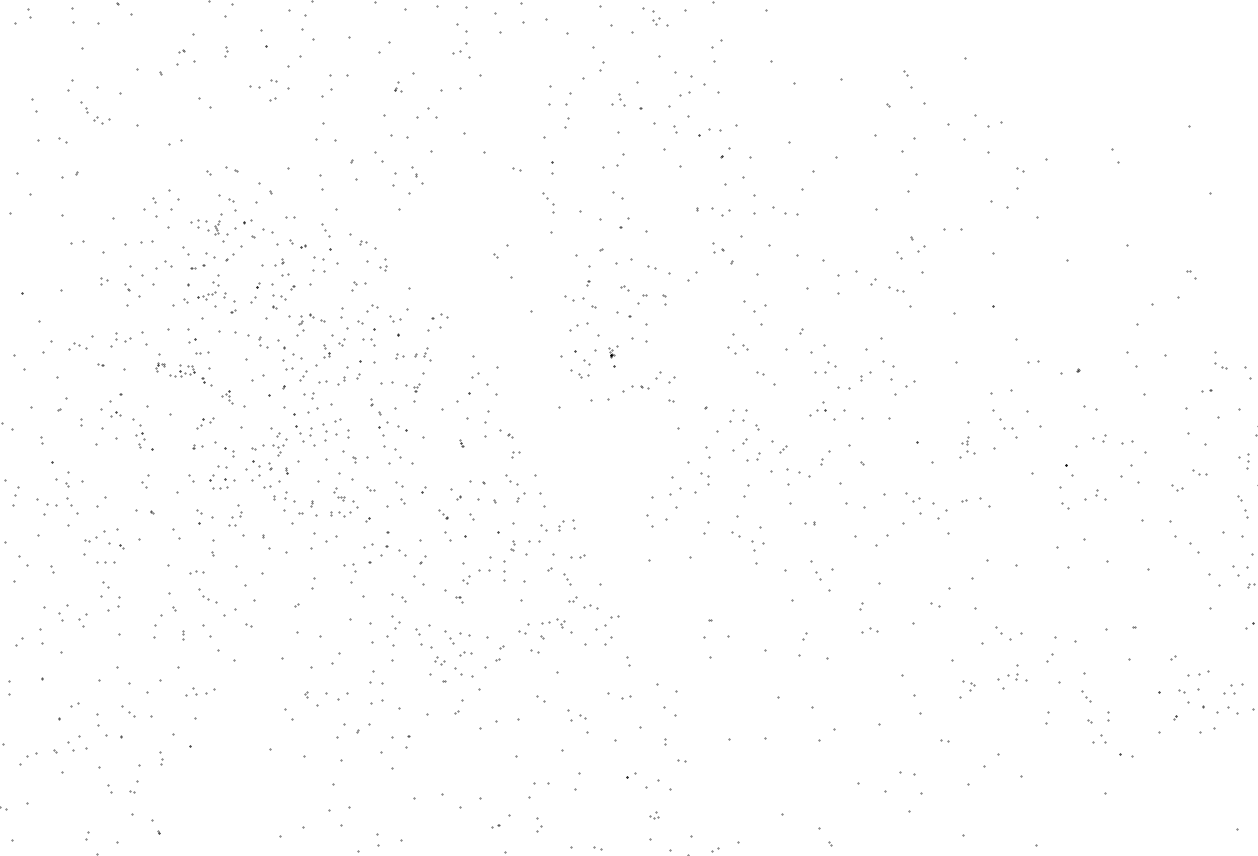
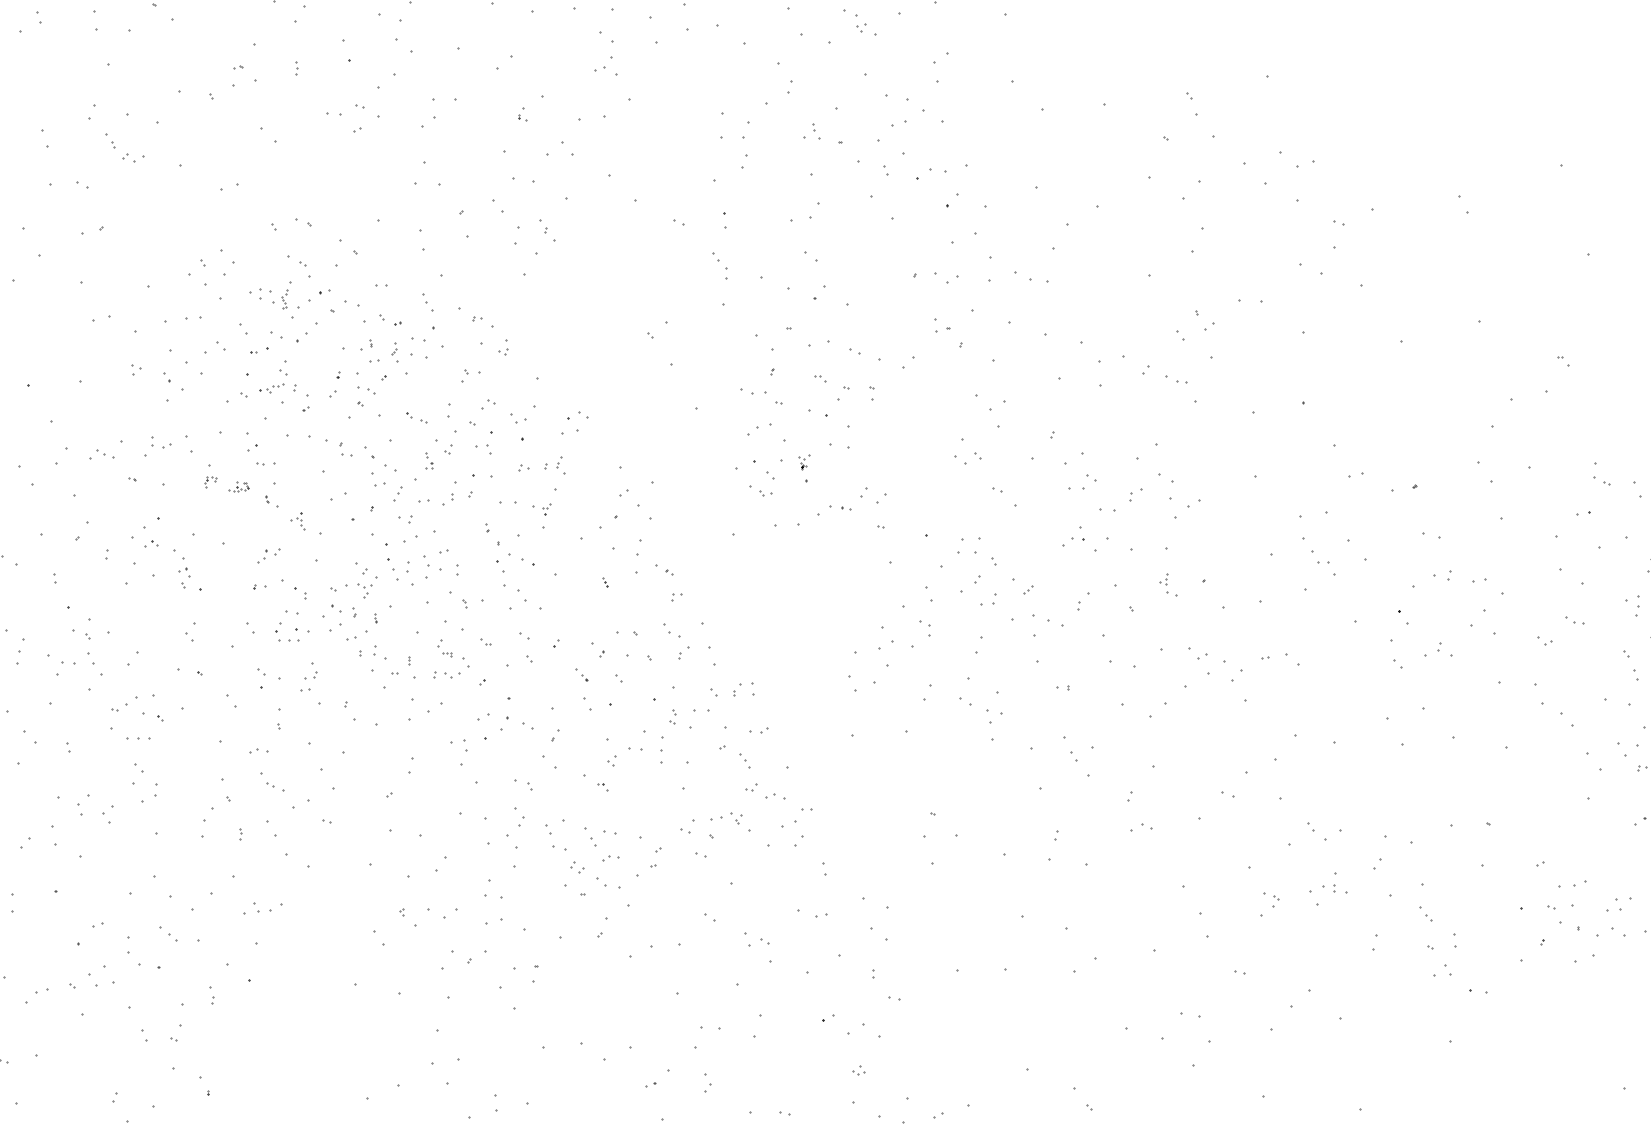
part: (300, 323) -> (394, 352), moved
part: (181, 370) -> (238, 486), size x0.6
part: (968, 445) -> (1168, 584), moved

